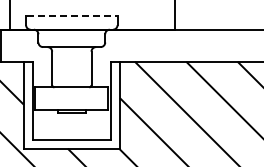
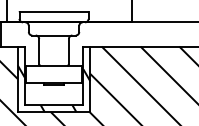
line: (72, 15) -> (54, 11), dashed -> solid
hatch: (71, 117) -> (53, 88), added

